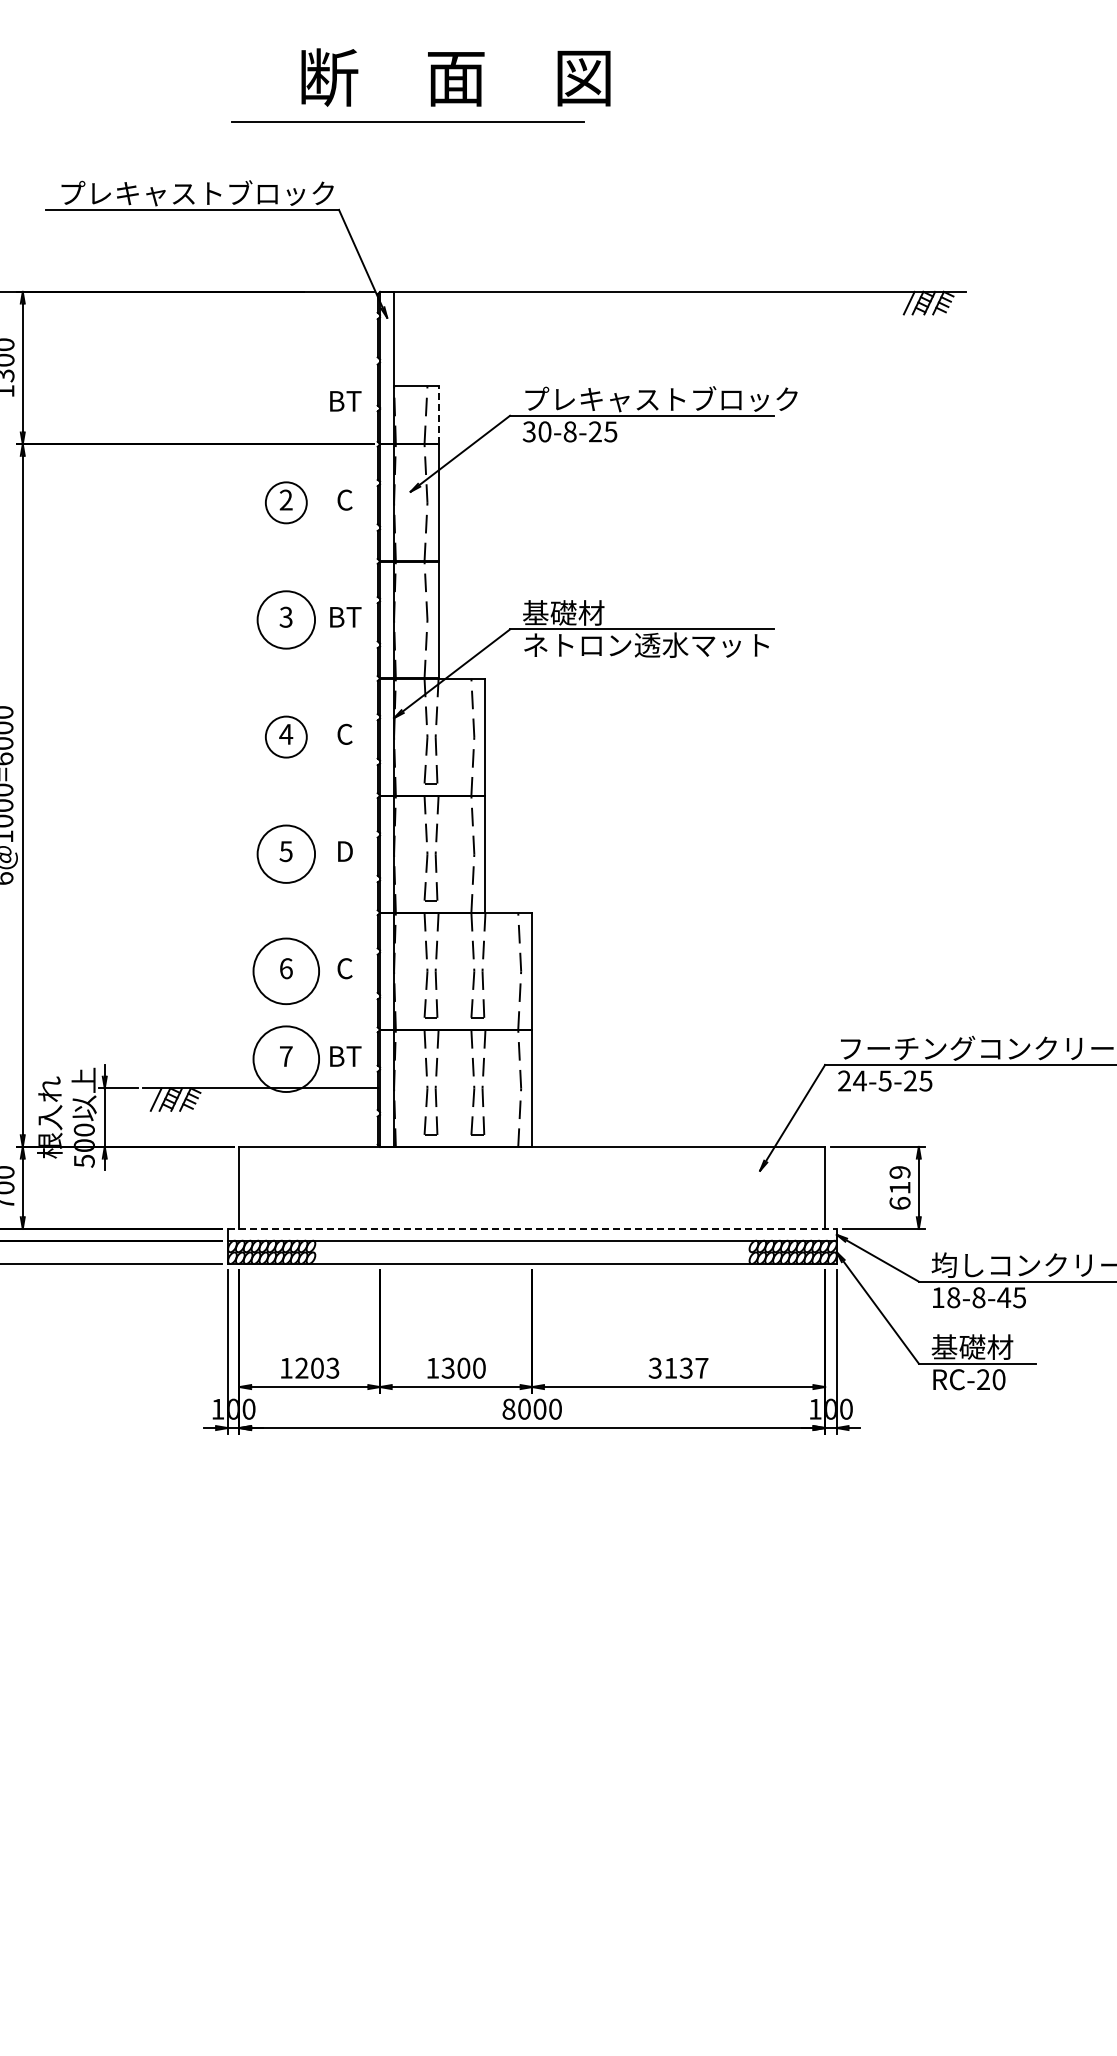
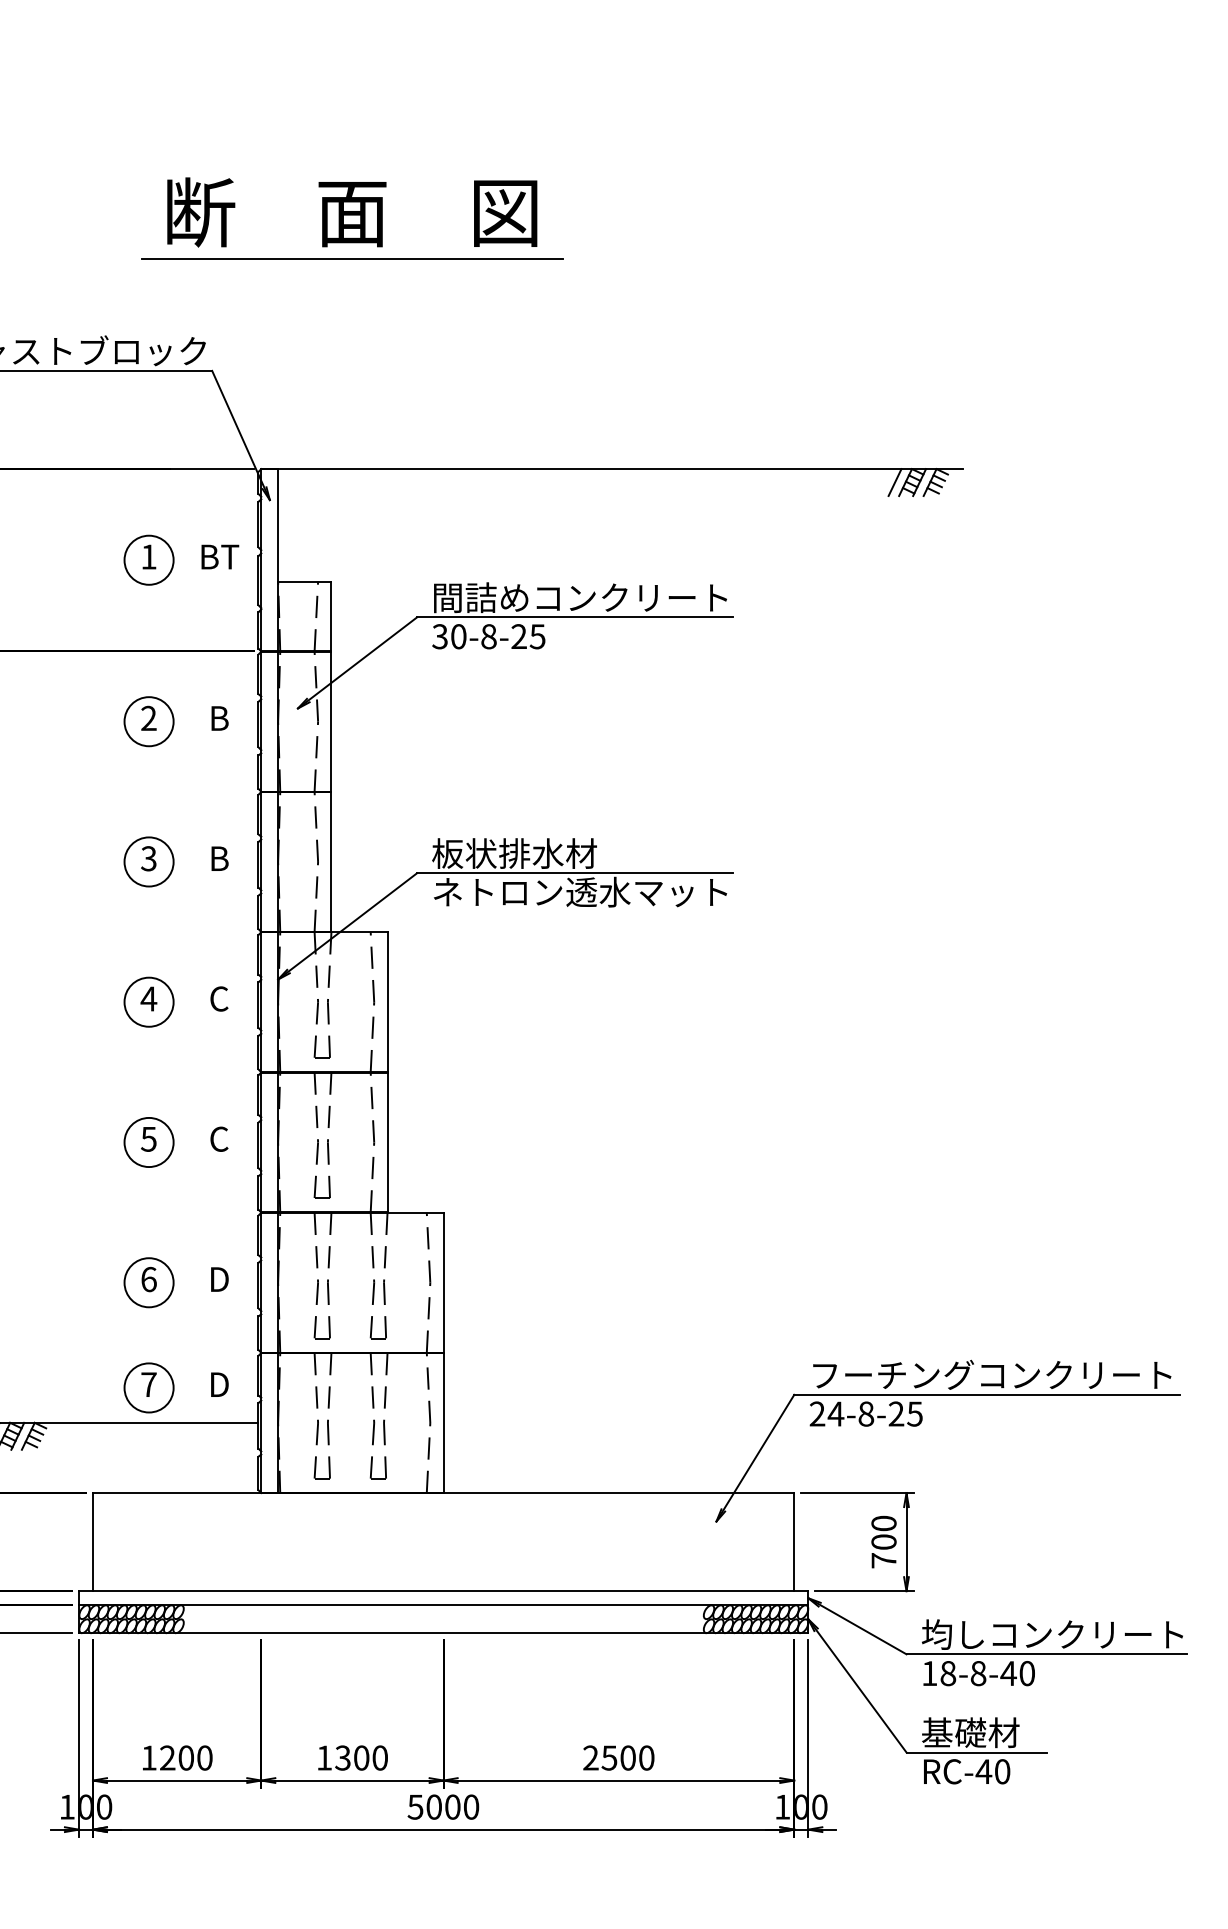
line: (407, 121) -> (351, 257), moved
part: (286, 367) -> (149, 559), added
text: (660, 399) -> (597, 597), プレキャストブロック -> 間詰めコンクリート
text: (345, 401) -> (219, 557), moved
line: (438, 414) -> (331, 615), dashed -> solid
text: (344, 499) -> (218, 717), C -> B
text: (591, 612) -> (514, 853), 基礎材 -> 板状排水材
text: (345, 617) -> (219, 859), BT -> B
circle: (285, 619) -> (148, 861), size x0.71
text: (344, 851) -> (218, 1139), D -> C
circle: (285, 853) -> (148, 1141), size x0.71
text: (344, 968) -> (218, 1279), C -> D
circle: (285, 970) -> (148, 1281), size x0.62
text: (345, 1056) -> (219, 1384), BT -> D
circle: (285, 1058) -> (148, 1387), size x0.62
text: (884, 1080) -> (865, 1413), 24-5-25 -> 24-8-25
text: (899, 1187) -> (883, 1541), 619 -> 700
line: (532, 1228) -> (443, 1590), dashed -> solid
text: (1019, 1297) -> (1027, 1673), 18-8-45 -> 18-8-40
text: (332, 1367) -> (204, 1757), 1203 -> 1200
text: (678, 1367) -> (618, 1757), 3137 -> 2500
text: (983, 1379) -> (983, 1771), RC-20 -> RC-40
text: (508, 1408) -> (415, 1806), 8000 -> 5000

